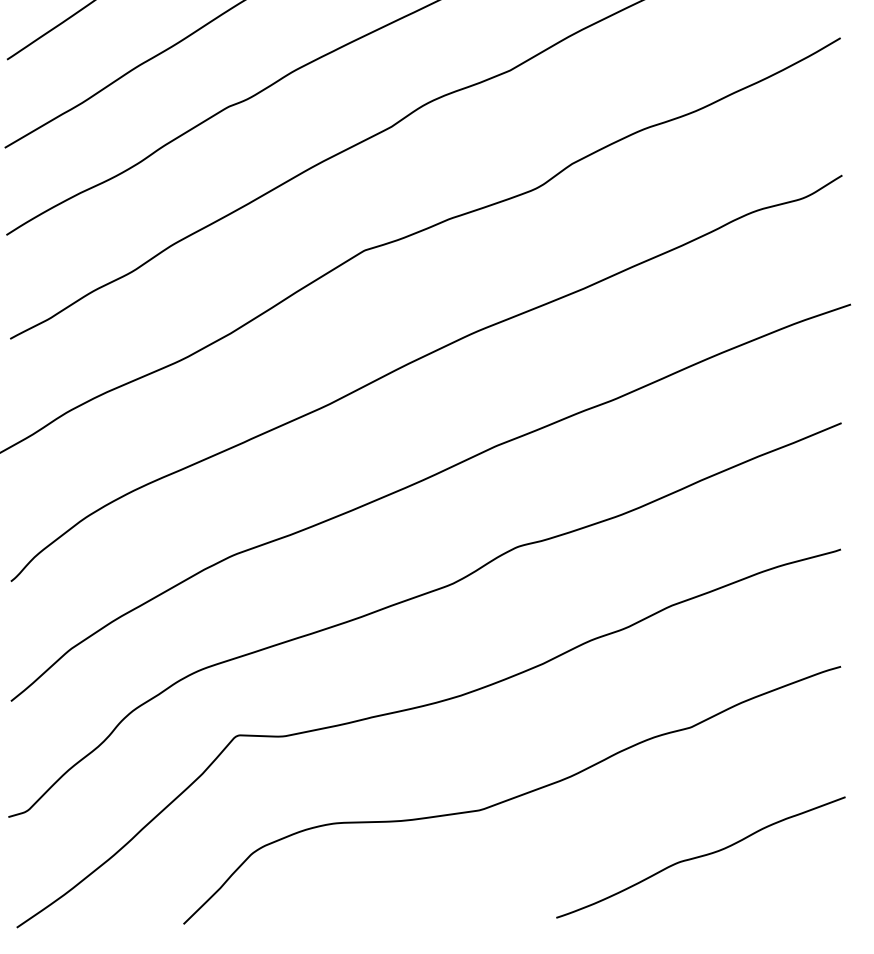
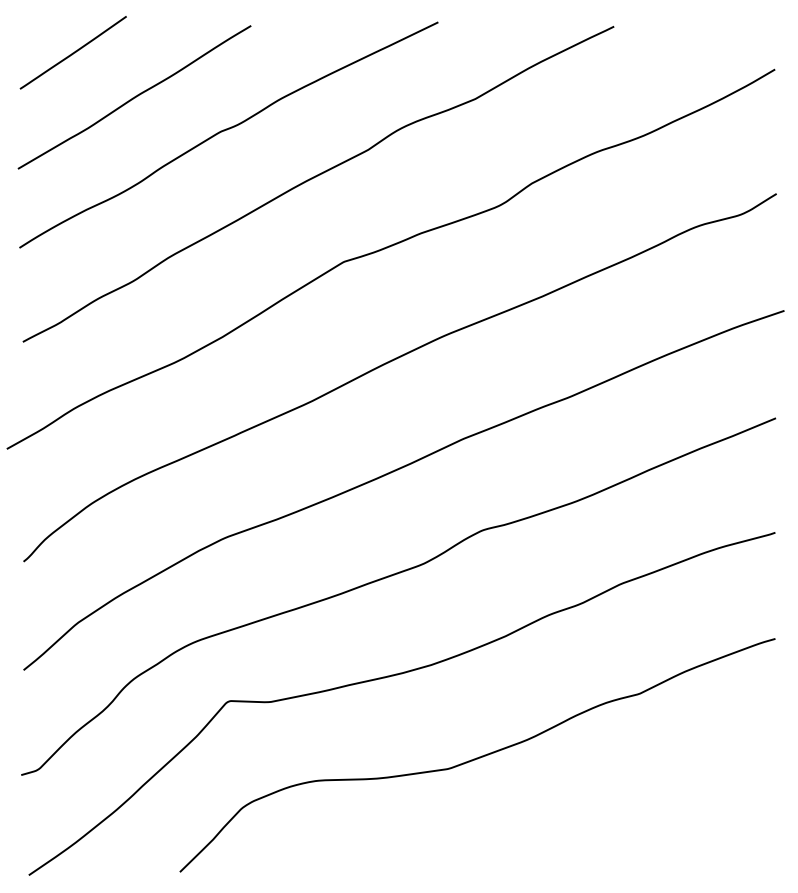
curve: (700, 857) -> (648, 811), removed

